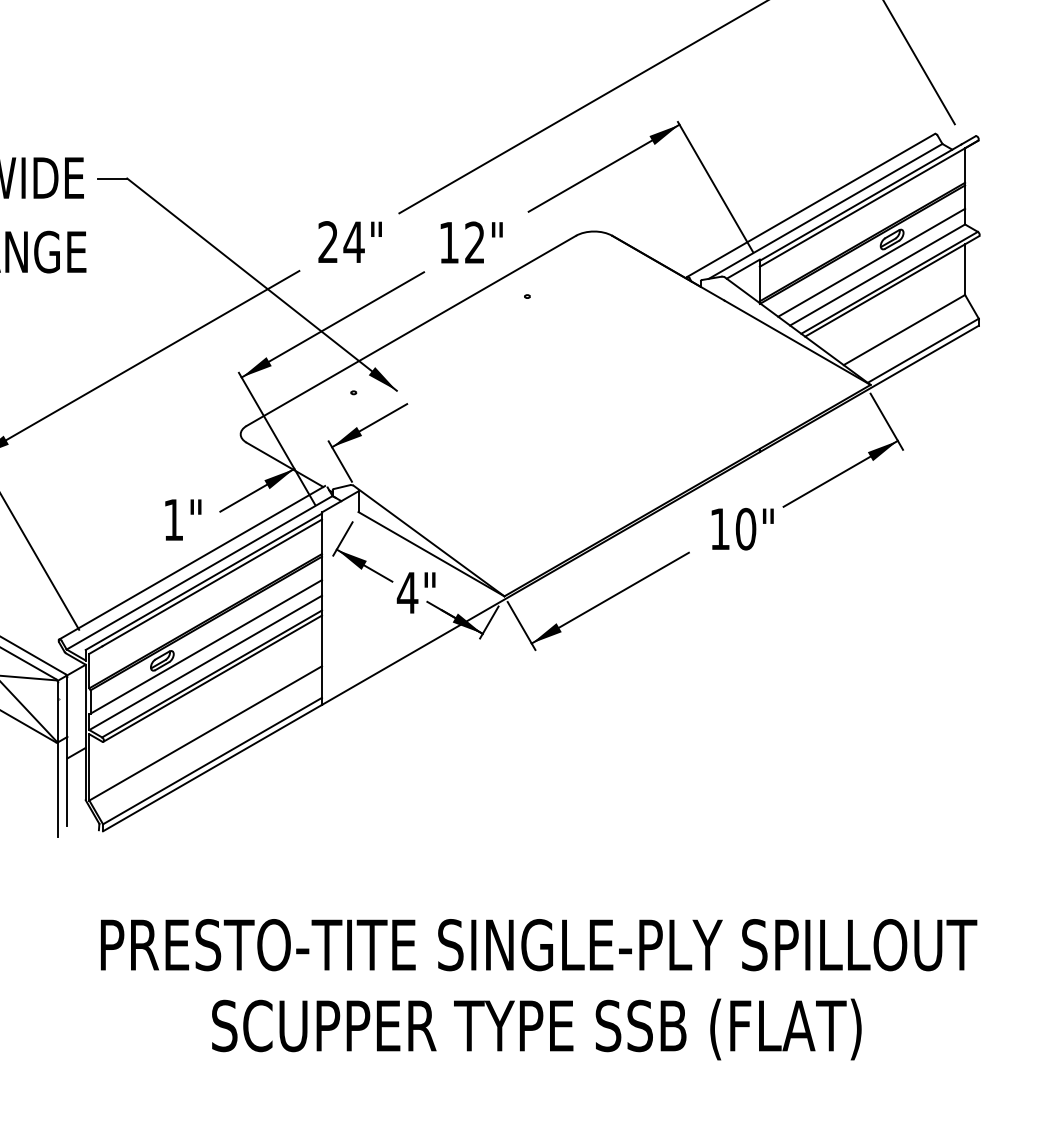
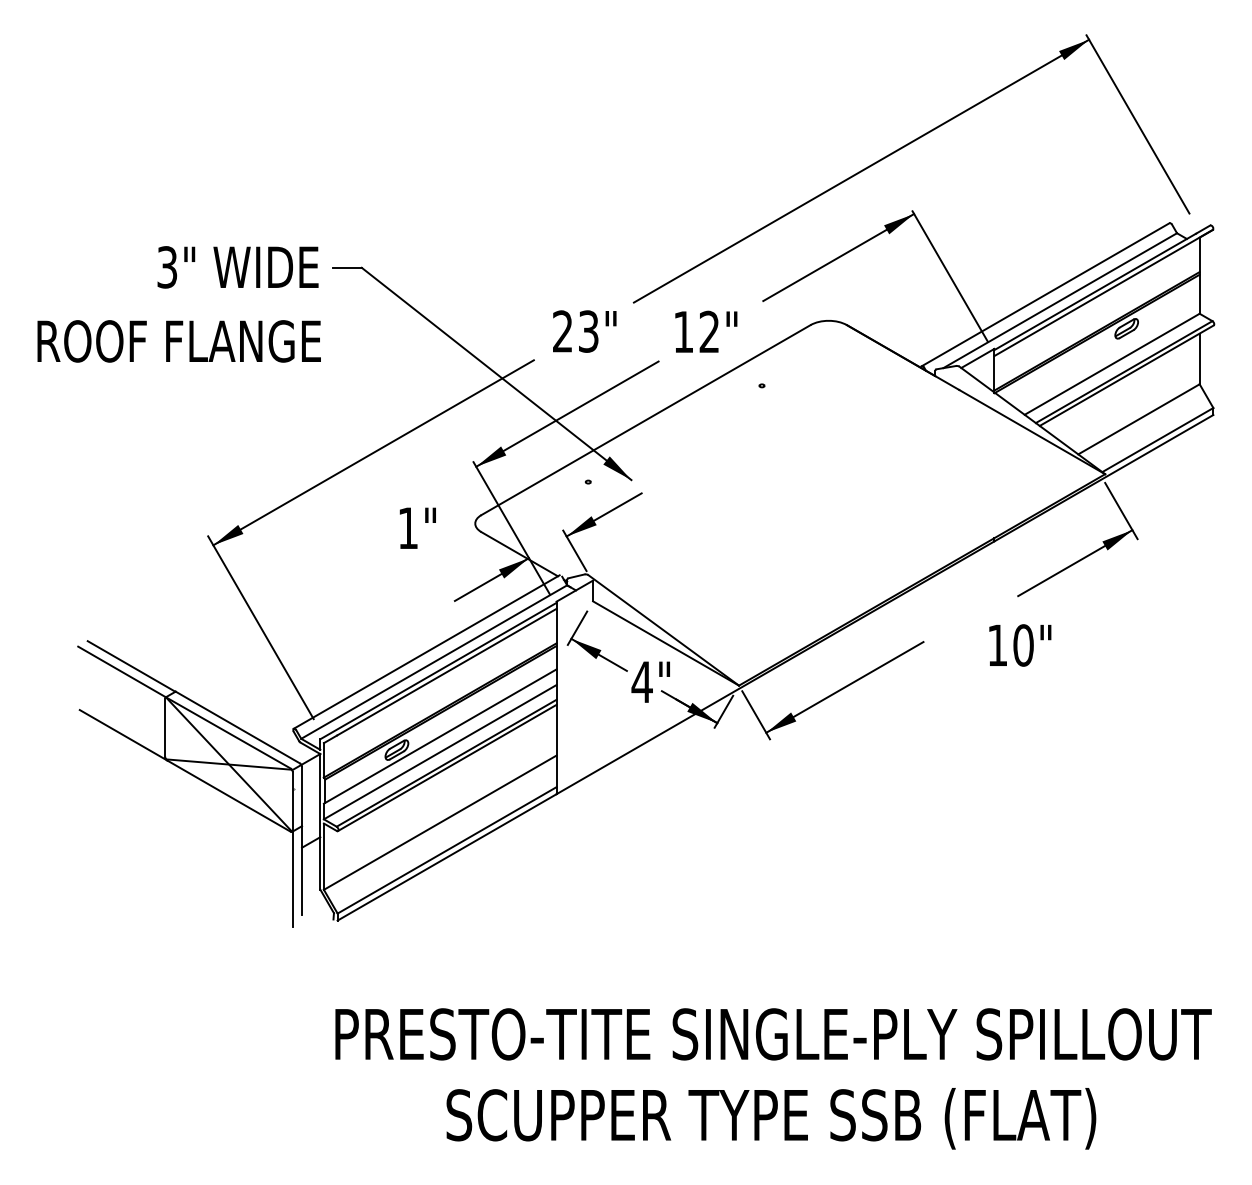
text: (353, 242) -> (588, 331), 24" -> 23"
line: (870, 263) -> (1105, 352), removed
text: (182, 519) -> (417, 527), moved
text: (742, 529) -> (1020, 645), moved

